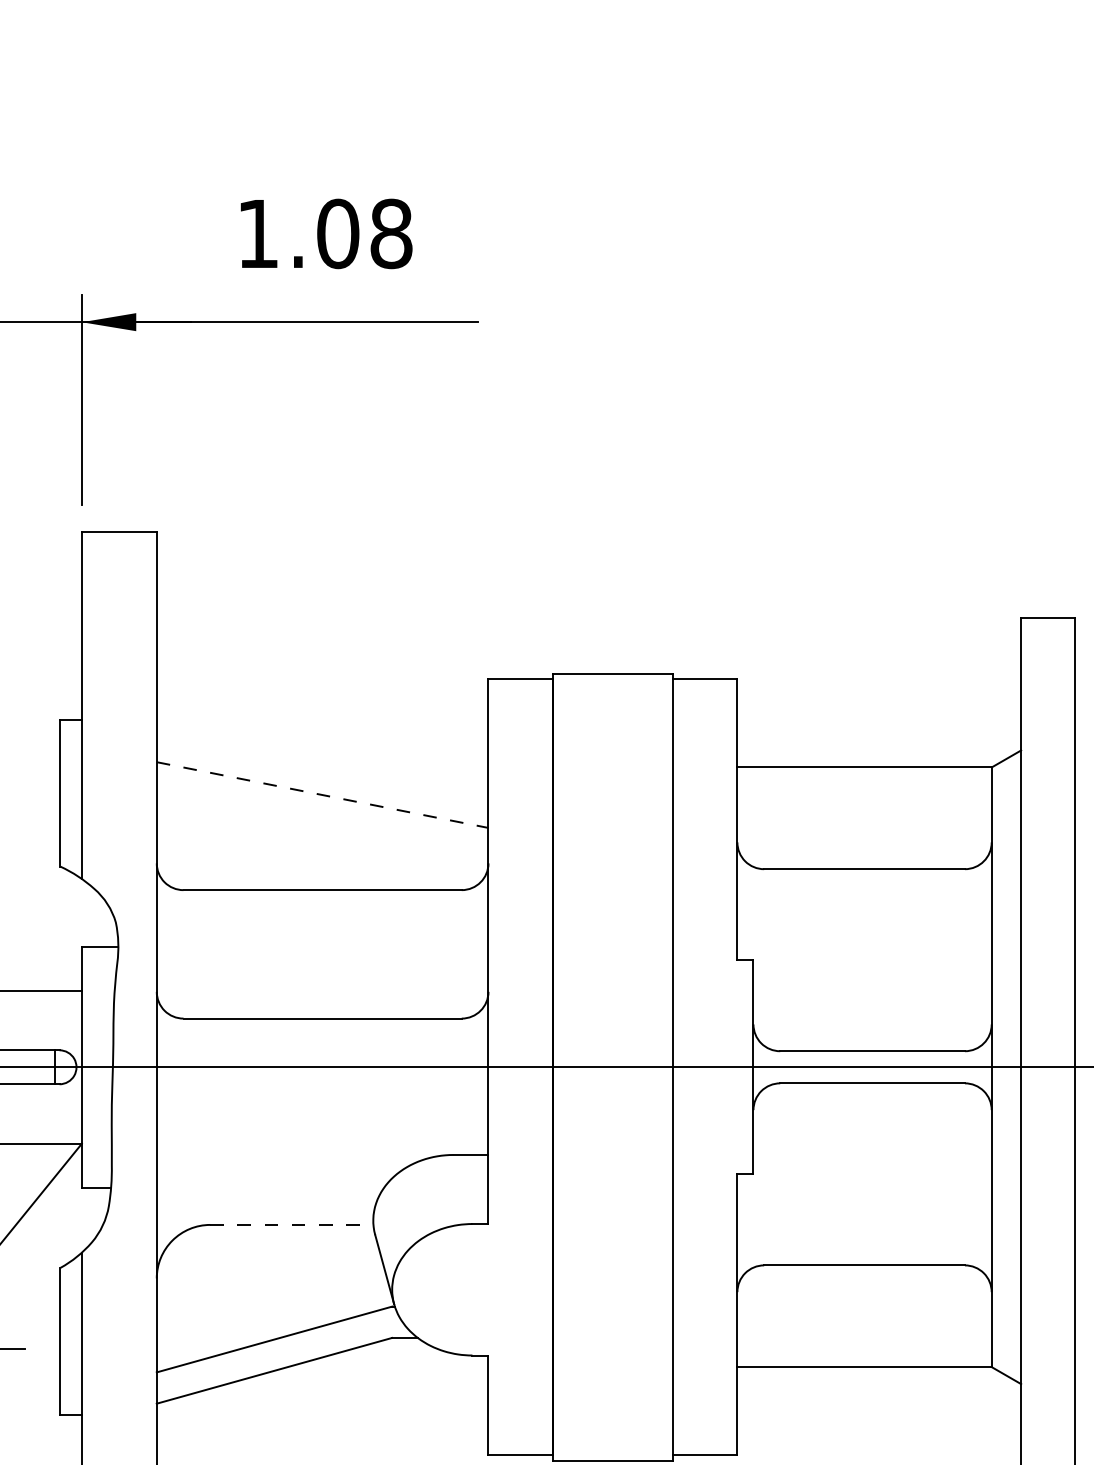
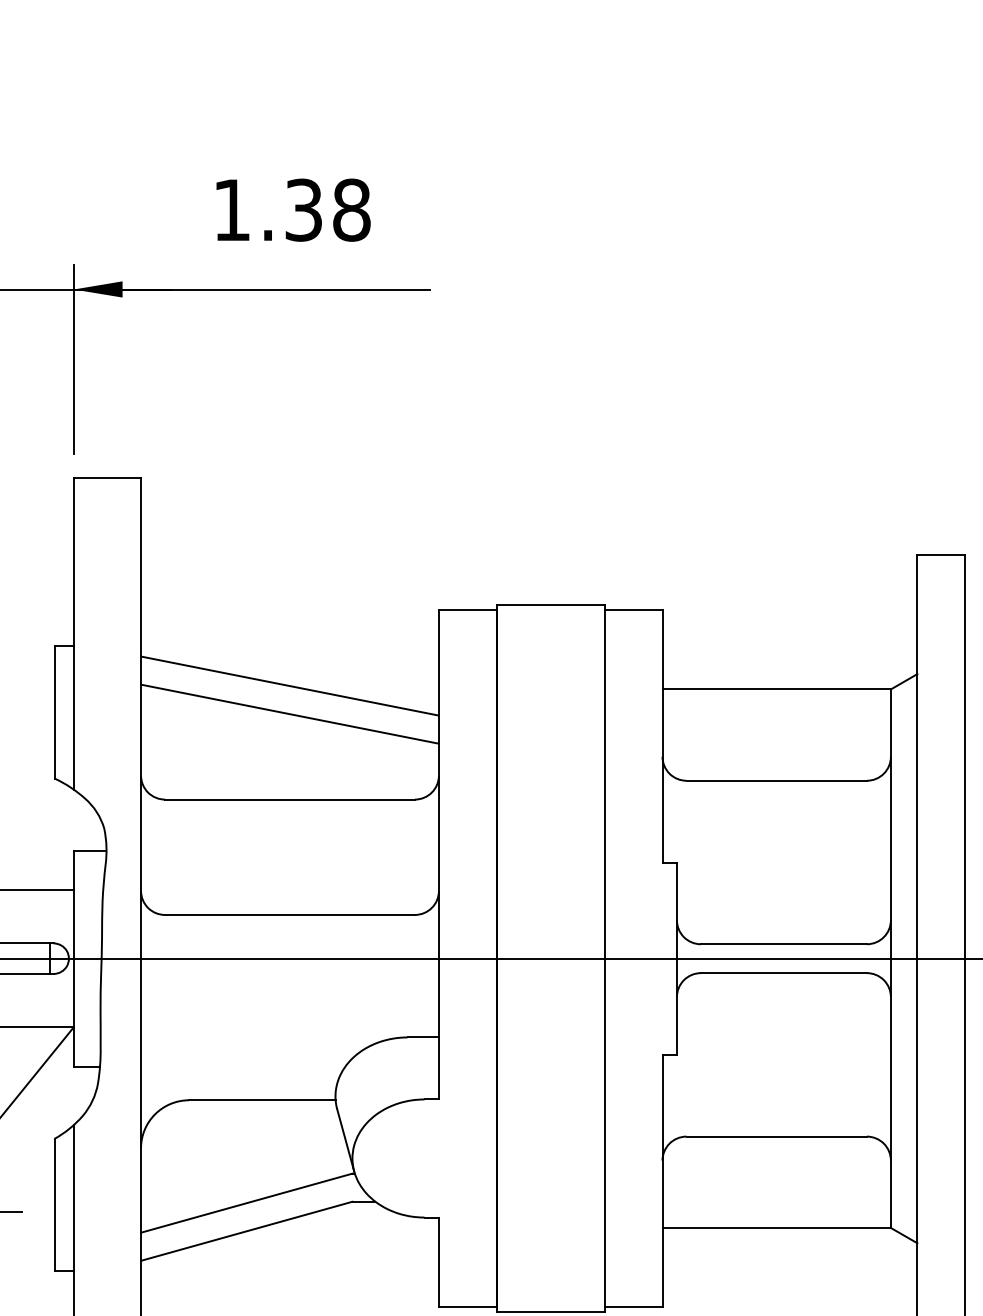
text: (337, 233) -> (303, 209), 1.08 -> 1.38
line: (322, 763) -> (289, 685), added
line: (322, 795) -> (289, 714), dashed -> solid
line: (292, 1225) -> (262, 1100), dashed -> solid

